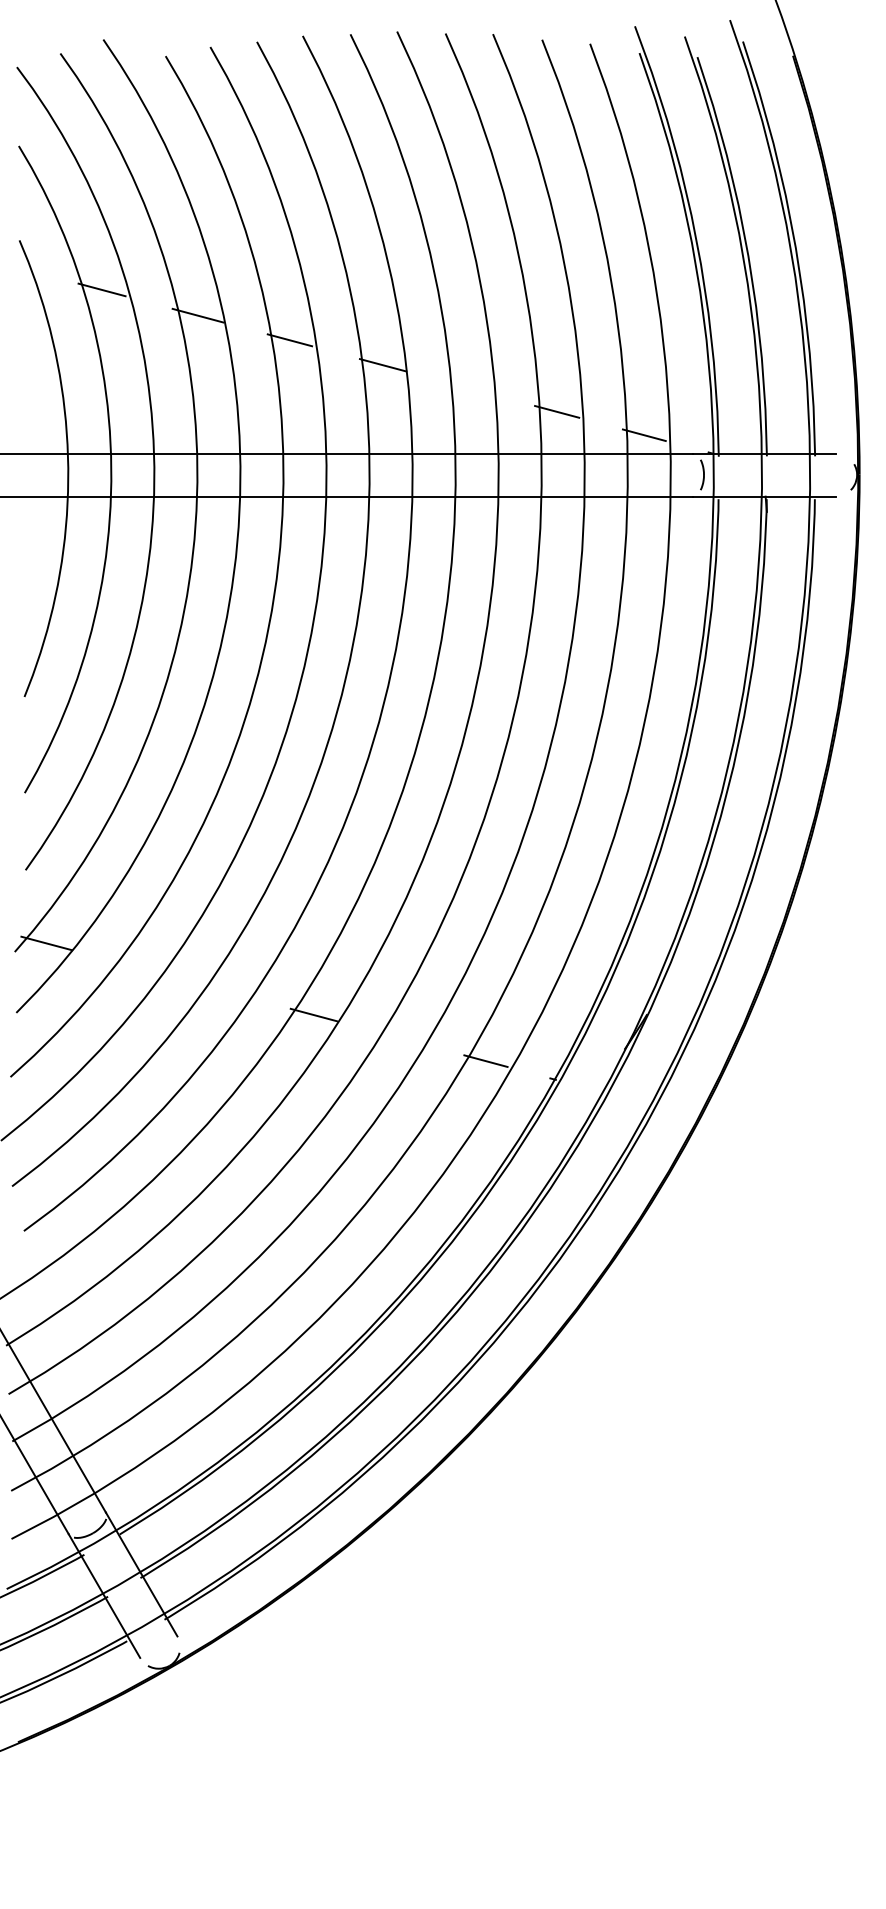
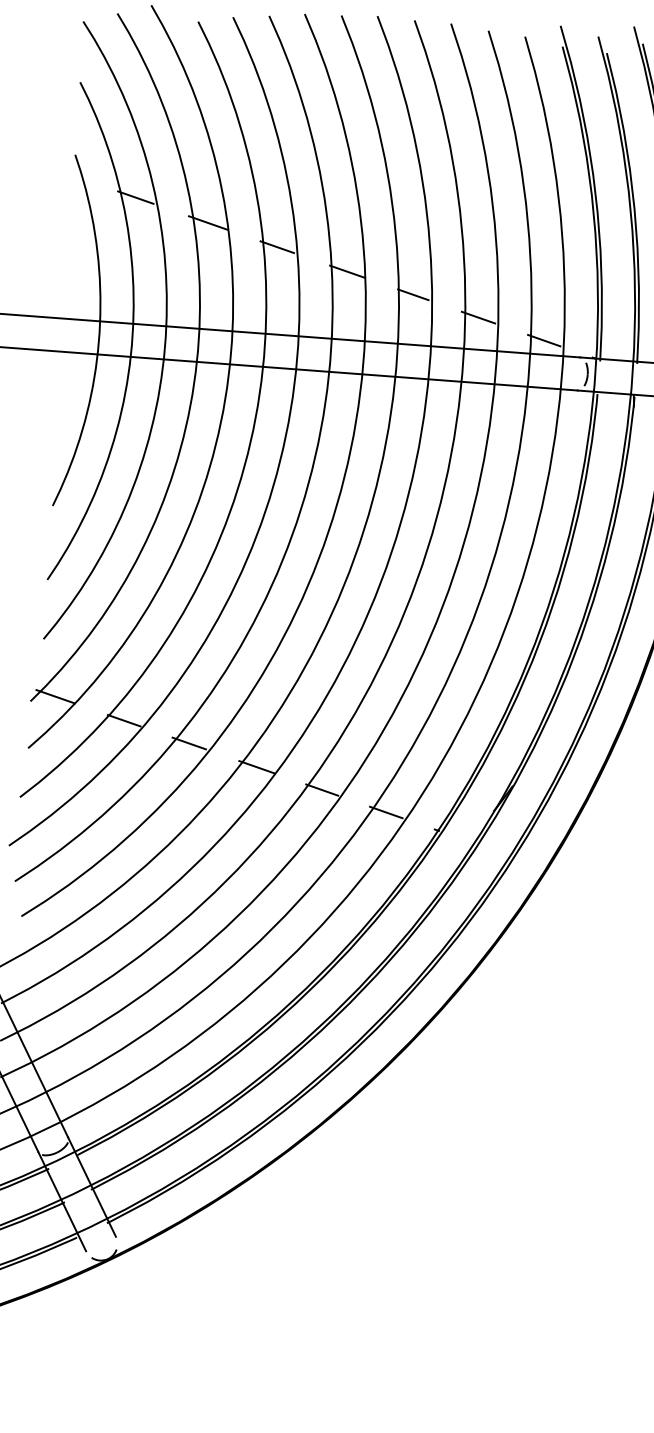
line: (470, 388) -> (413, 294), added
line: (137, 967) -> (123, 720), added
line: (224, 990) -> (189, 743), added
line: (400, 1038) -> (321, 790), added

